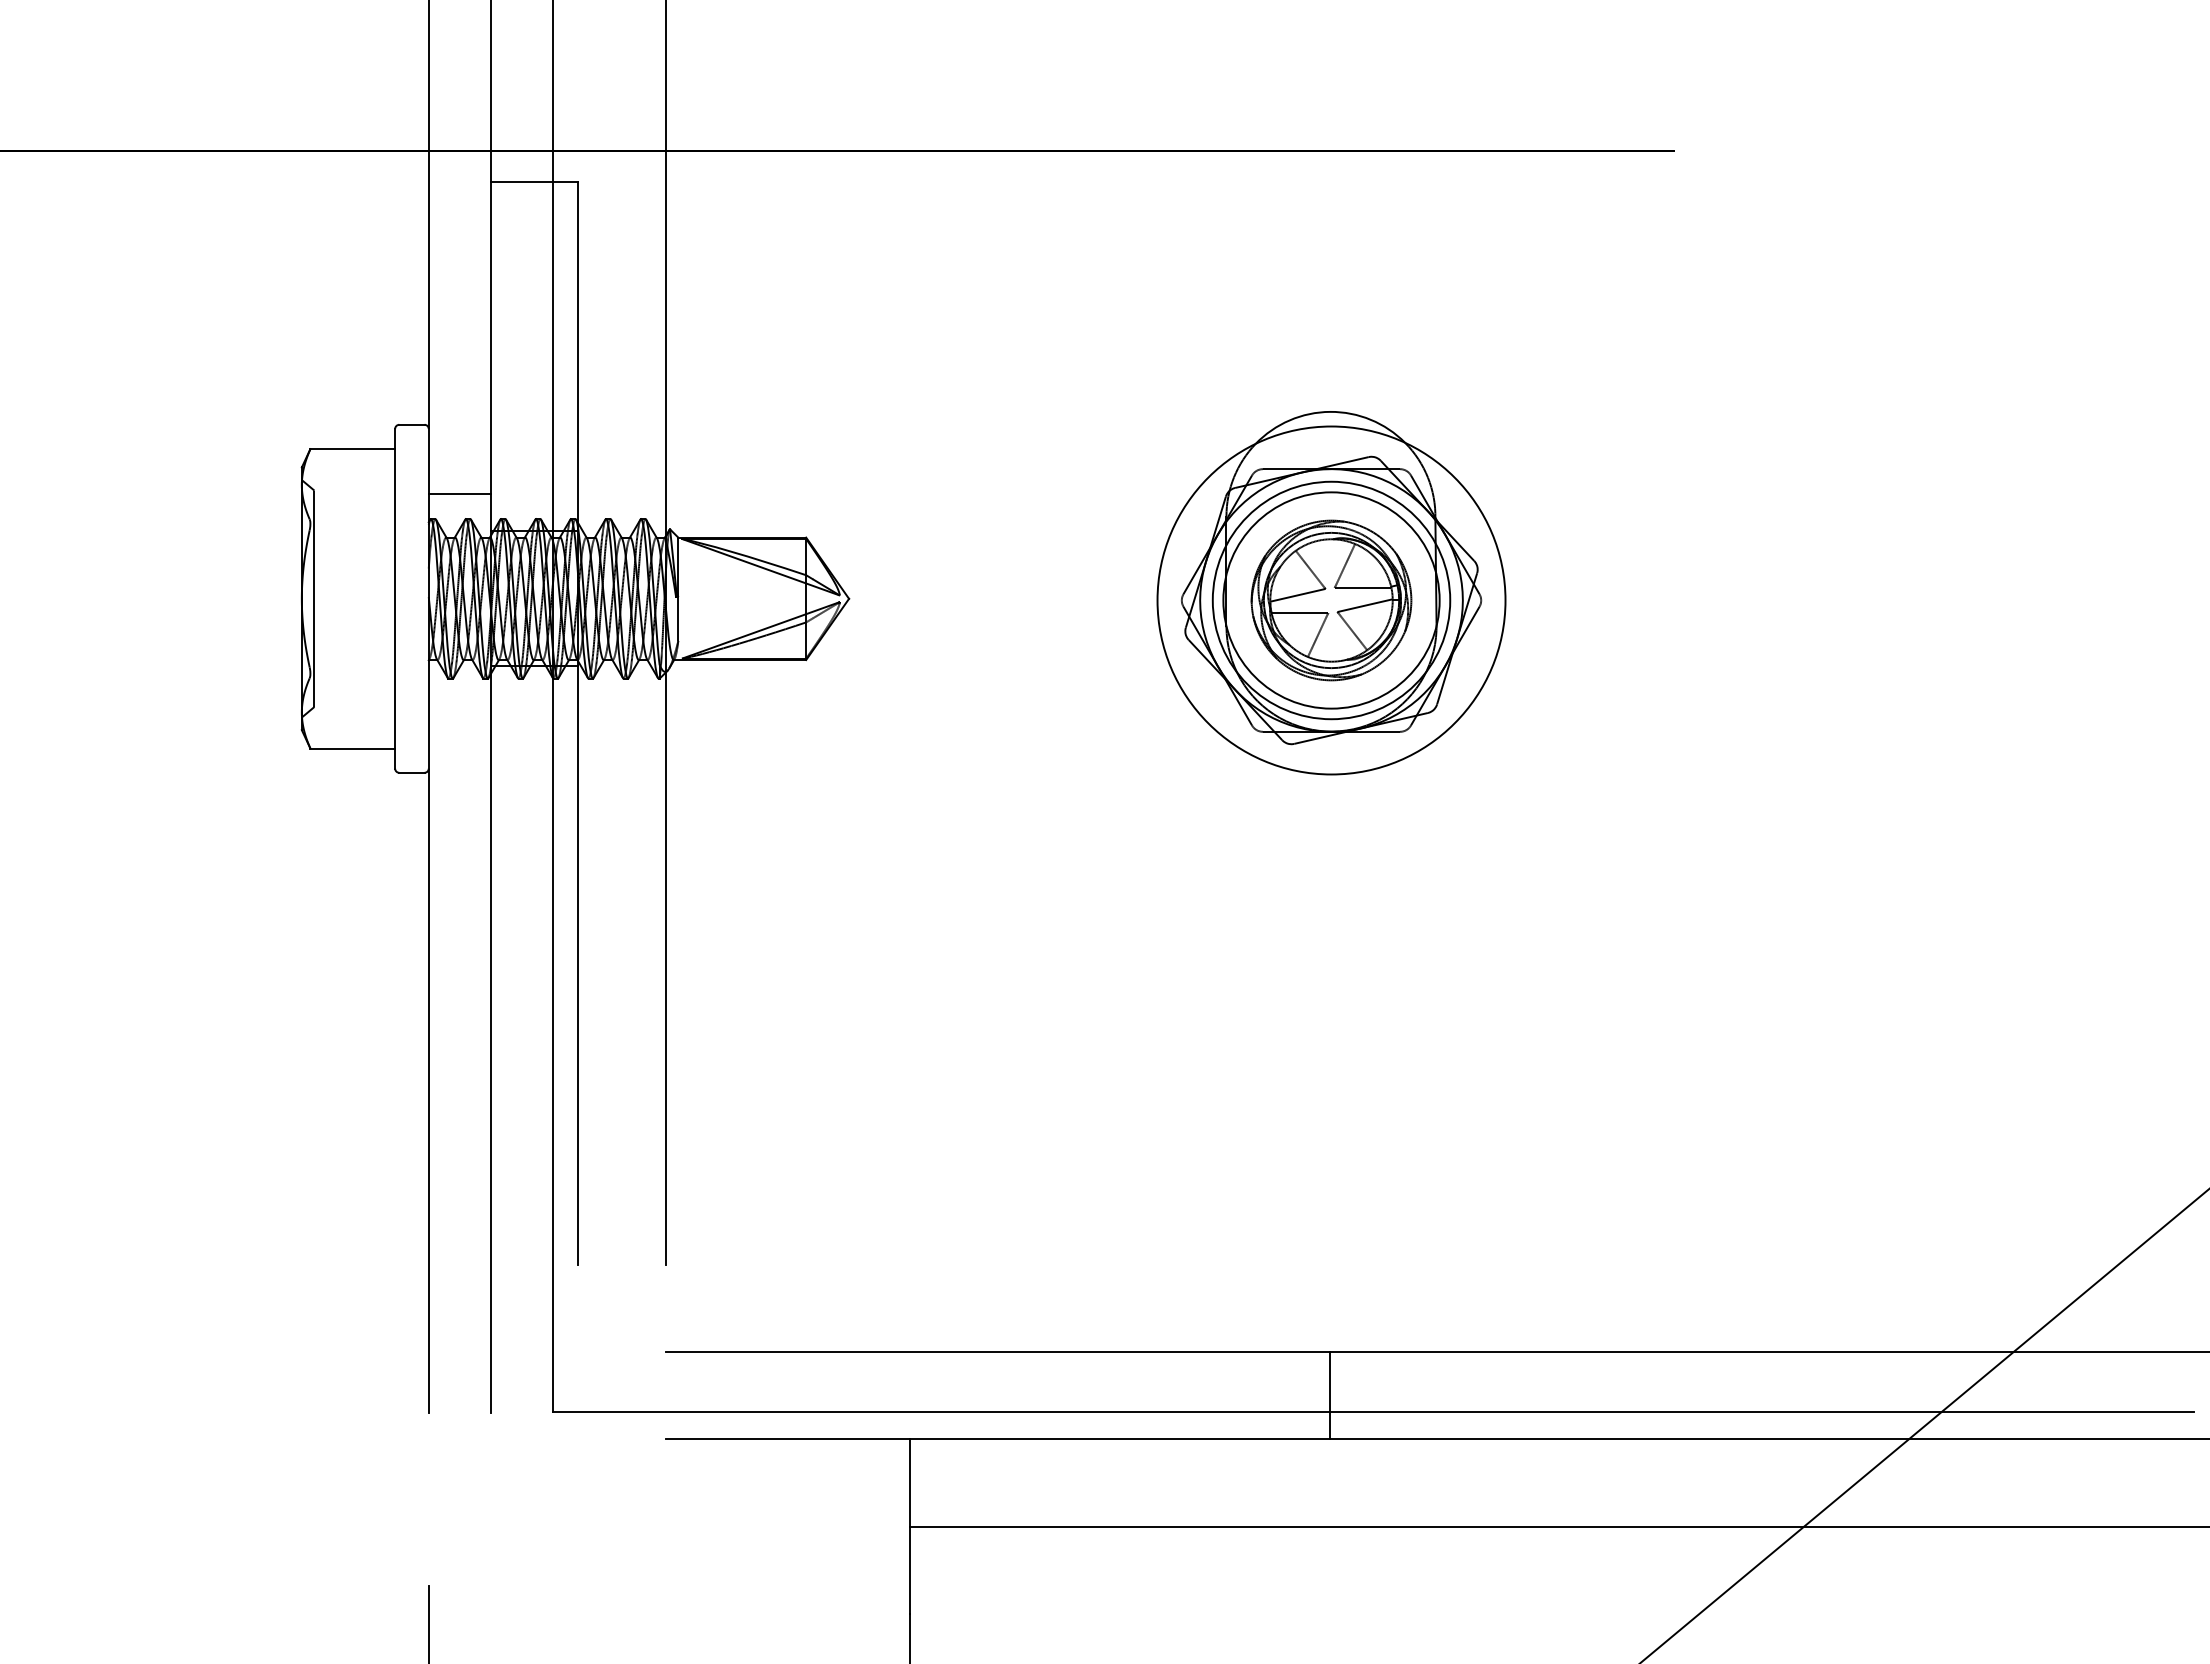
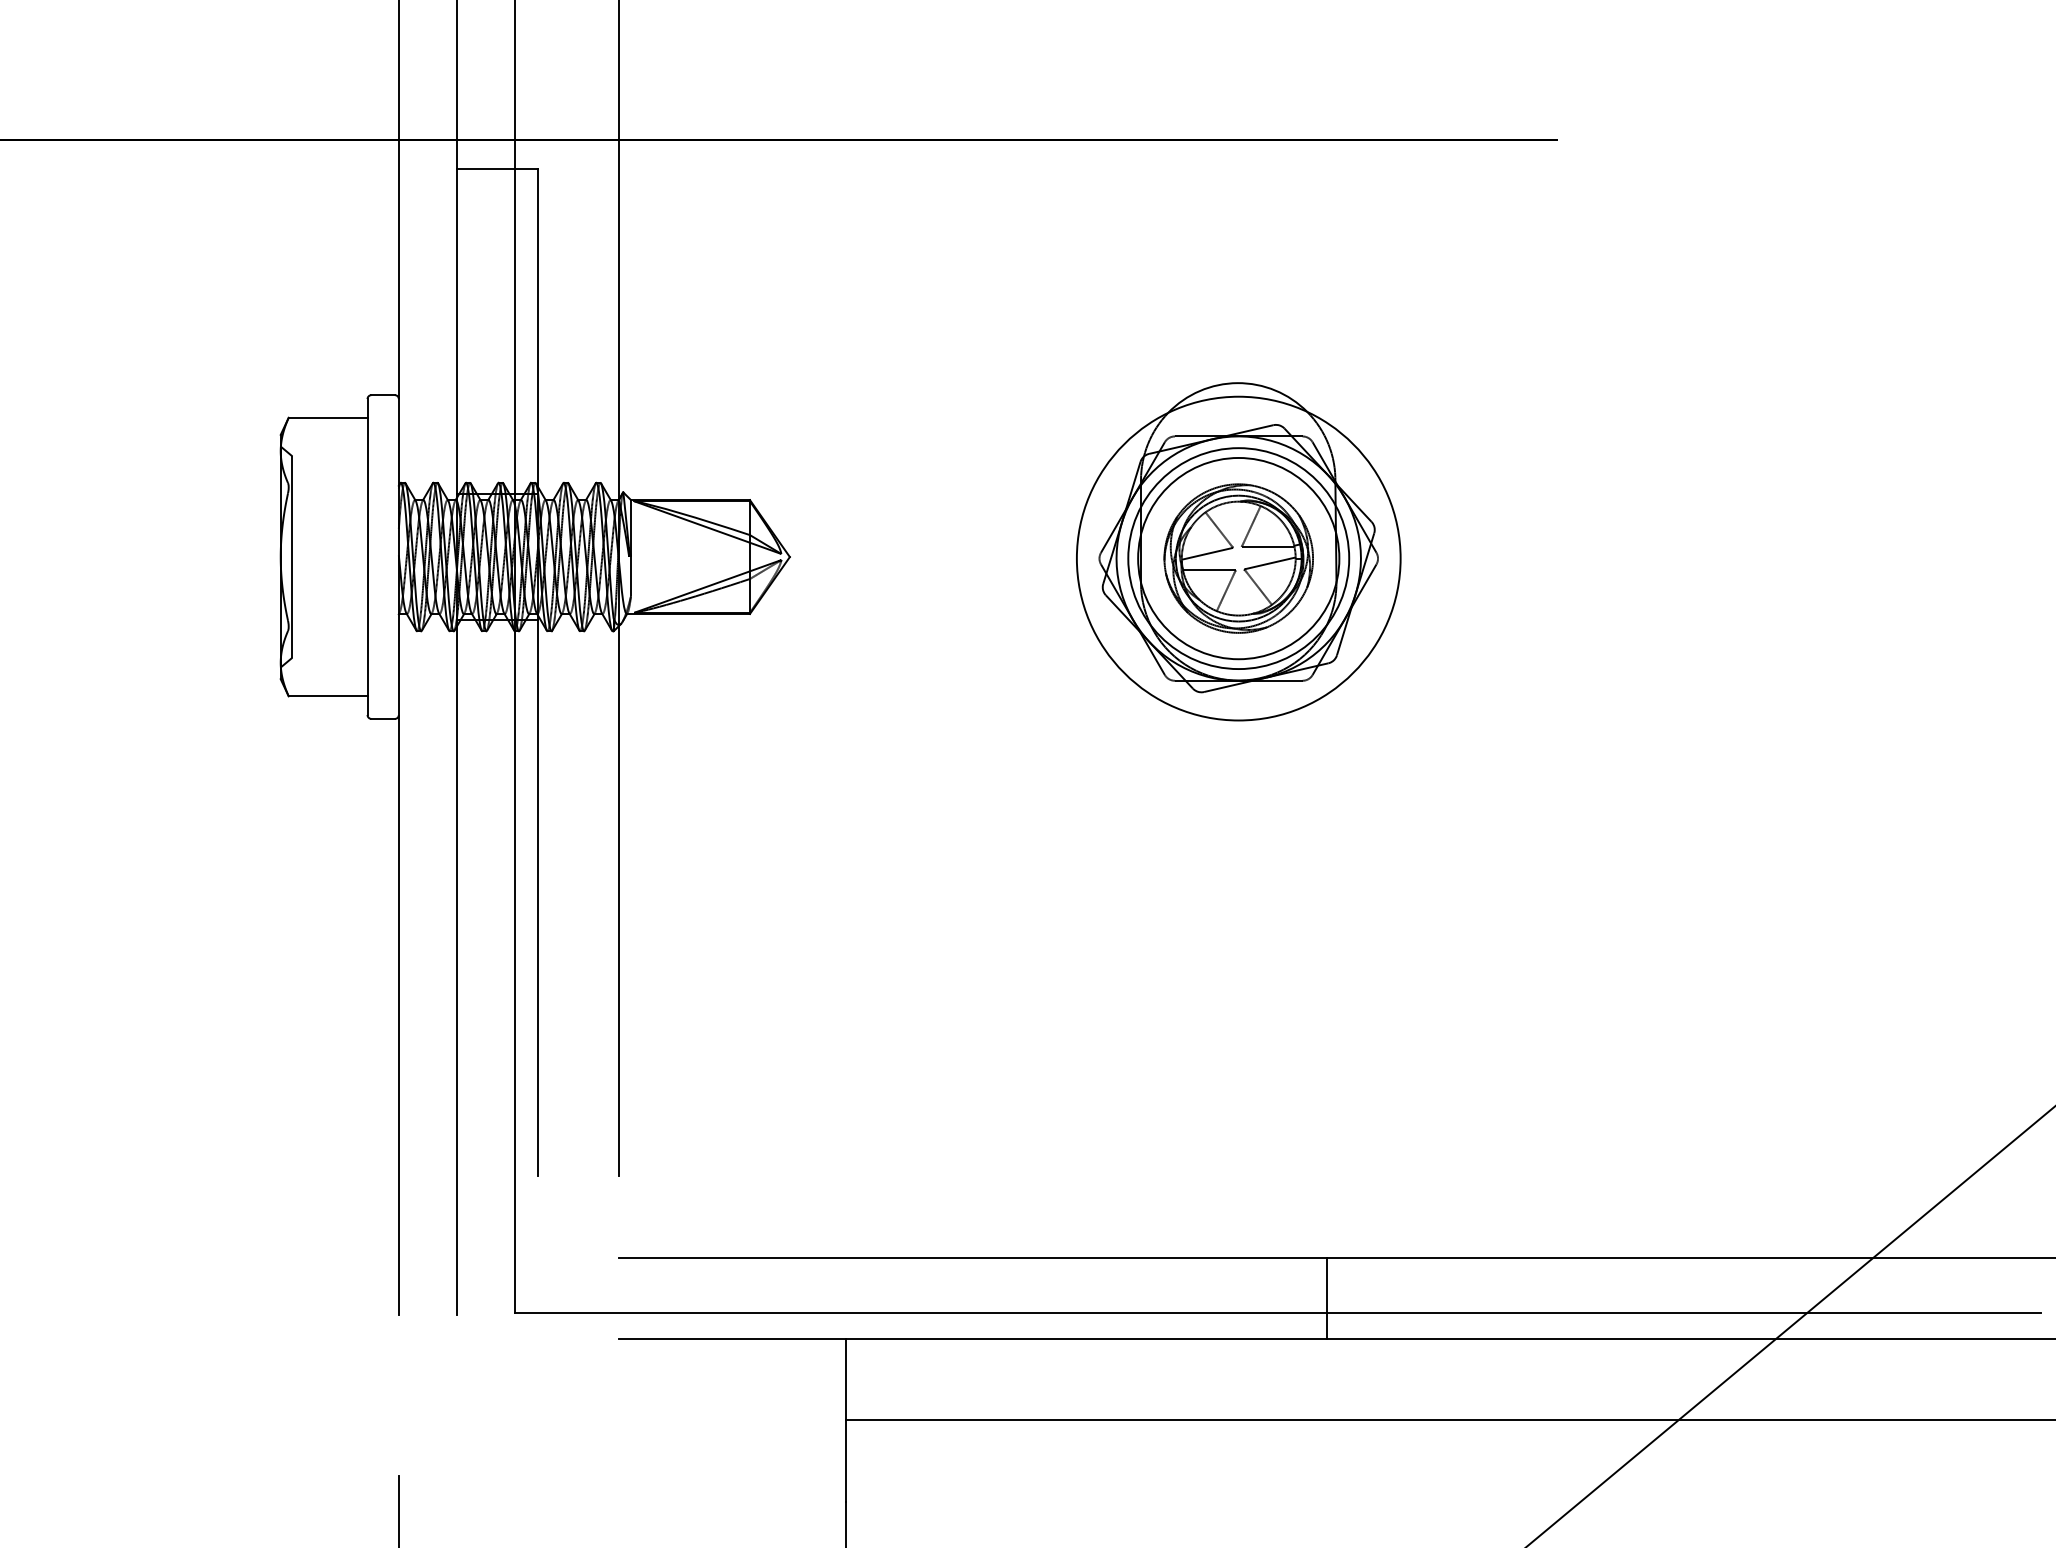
line: (459, 493) -> (427, 459), removed
line: (1329, 1395) -> (1327, 1298), moved

